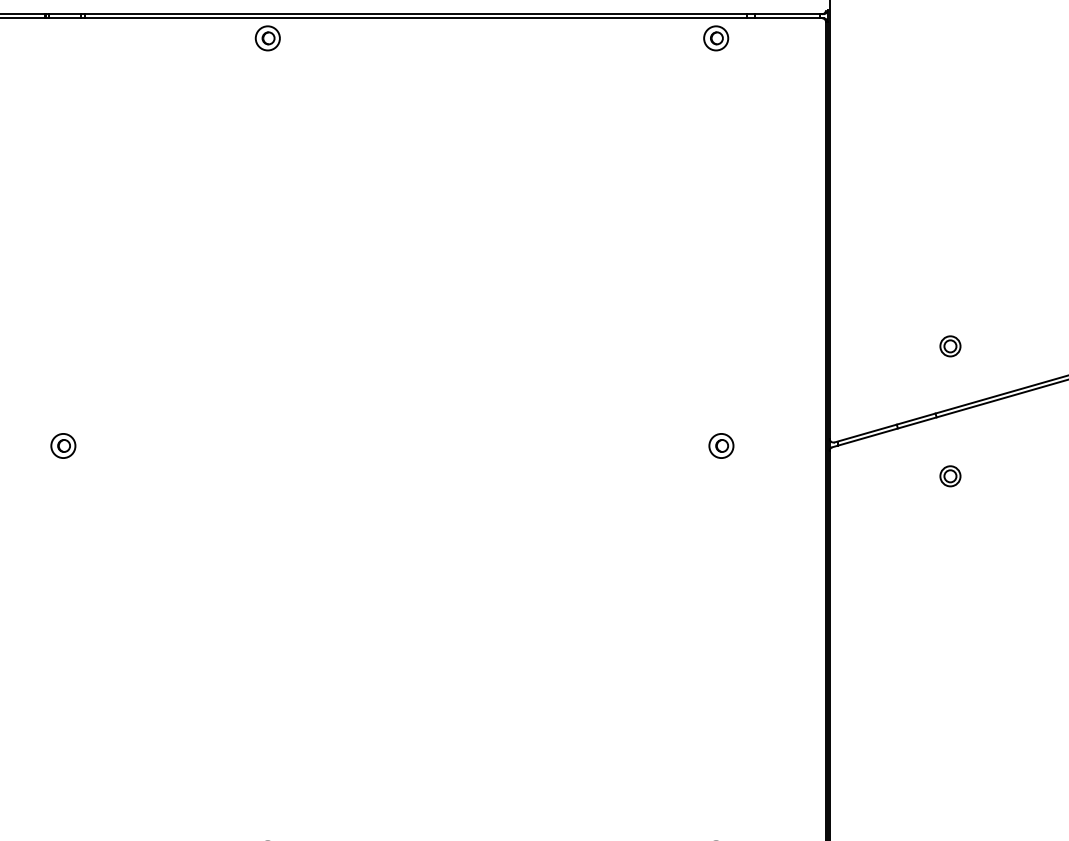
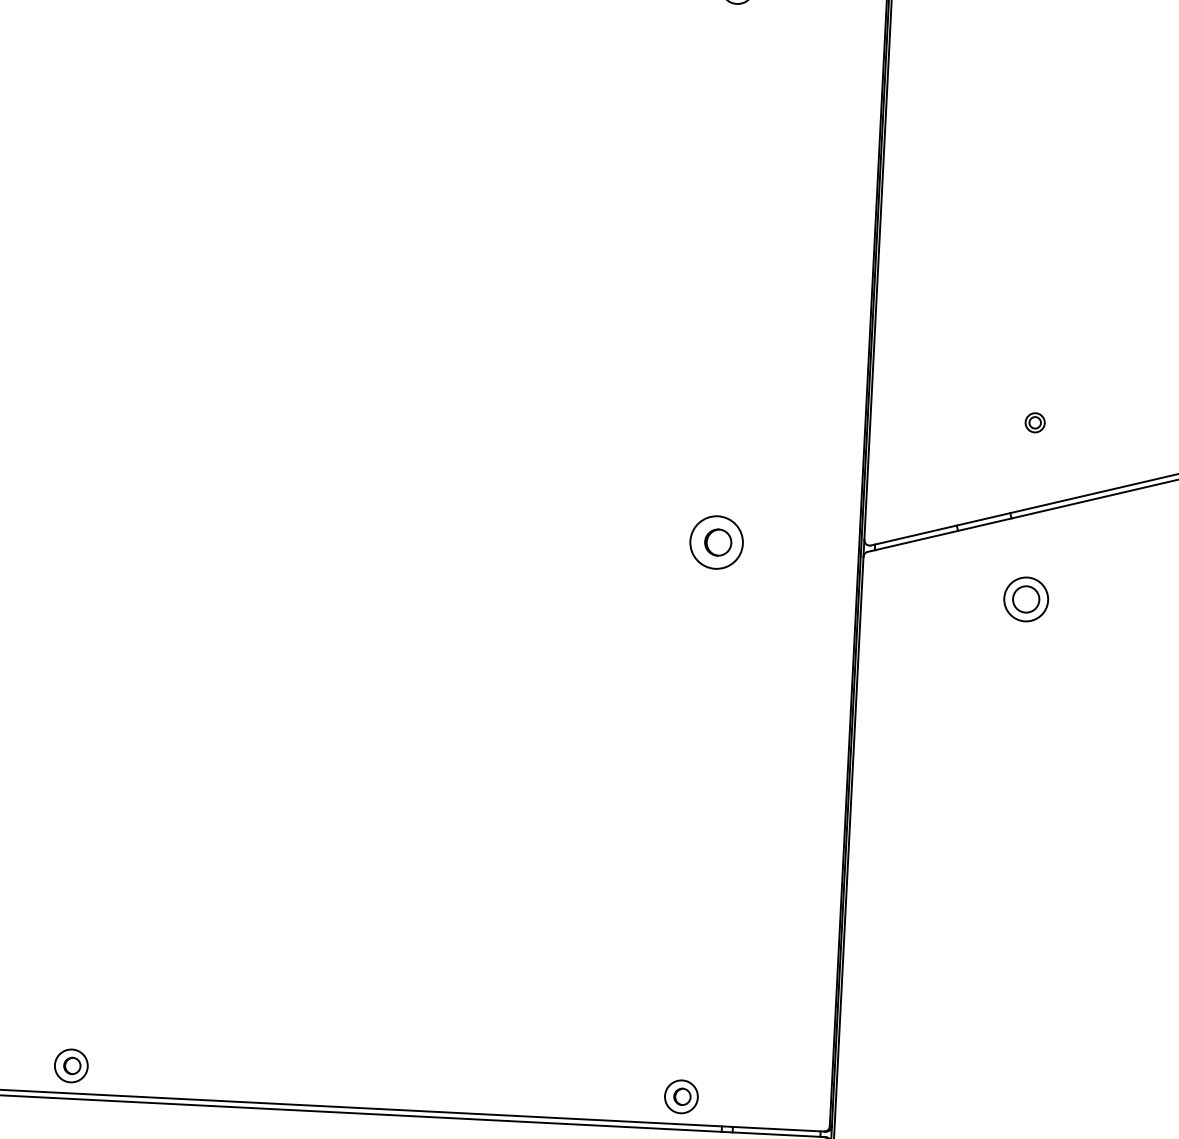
part: (950, 346) -> (1035, 422), size x0.7
part: (721, 445) -> (716, 541), size x1.6
part: (950, 476) -> (1026, 599), size x1.6

